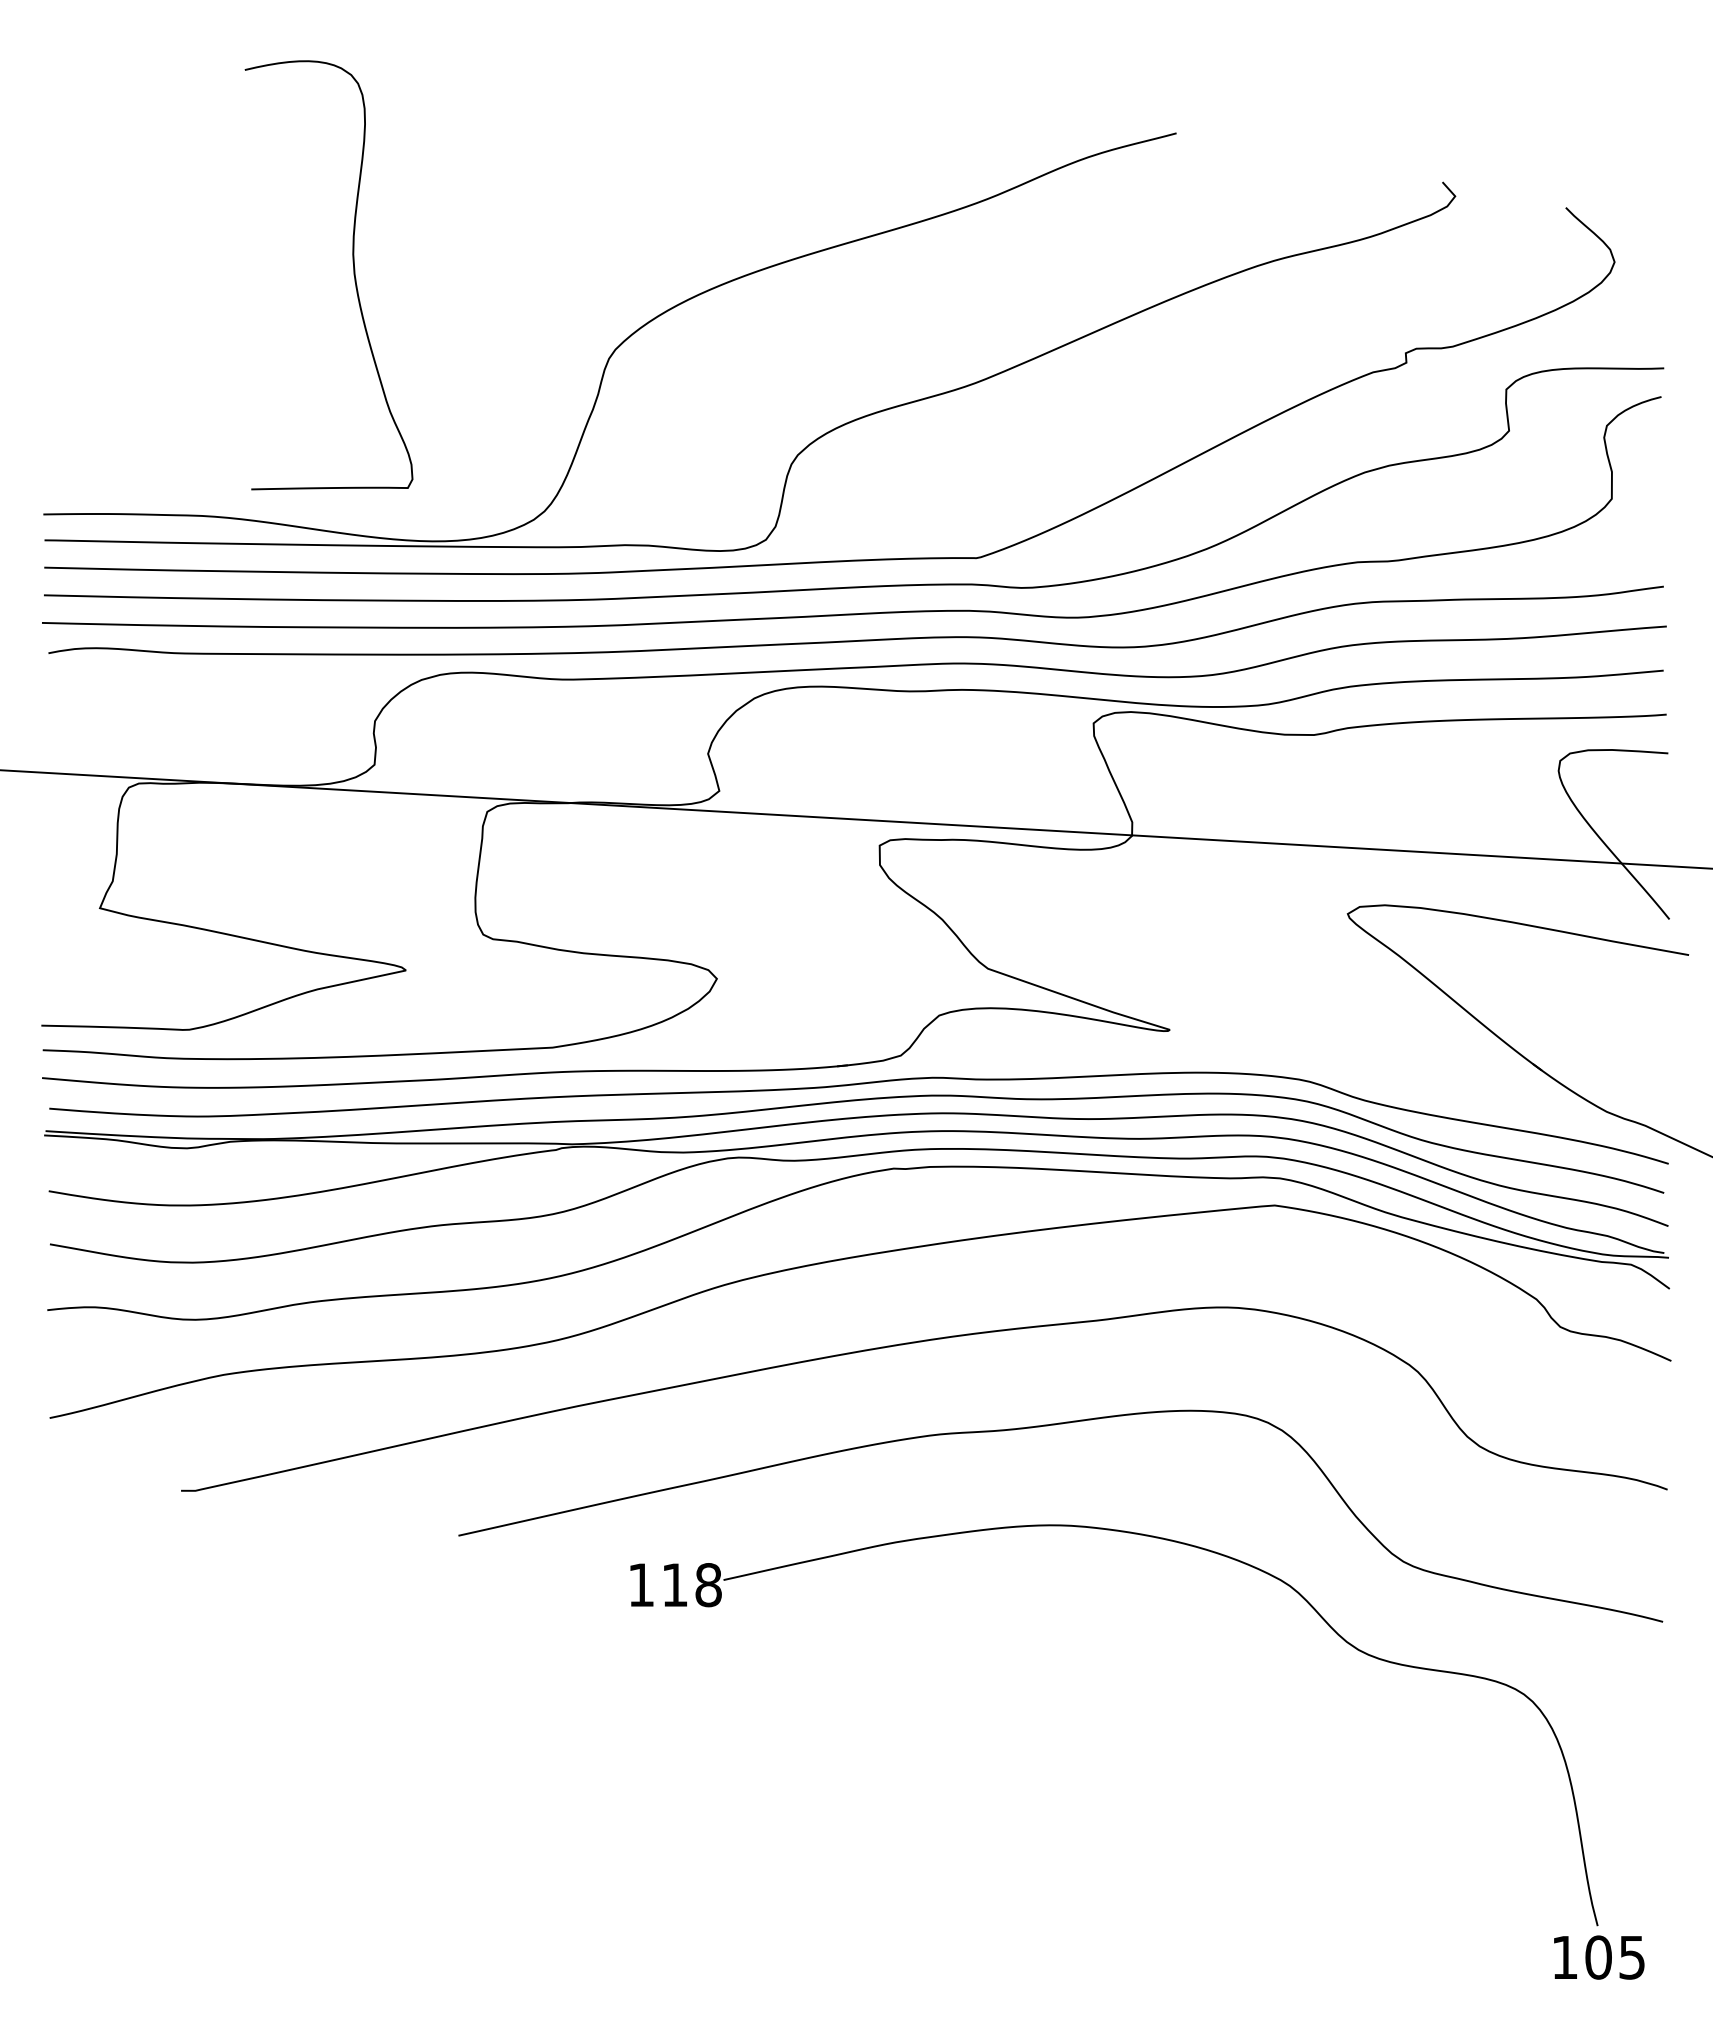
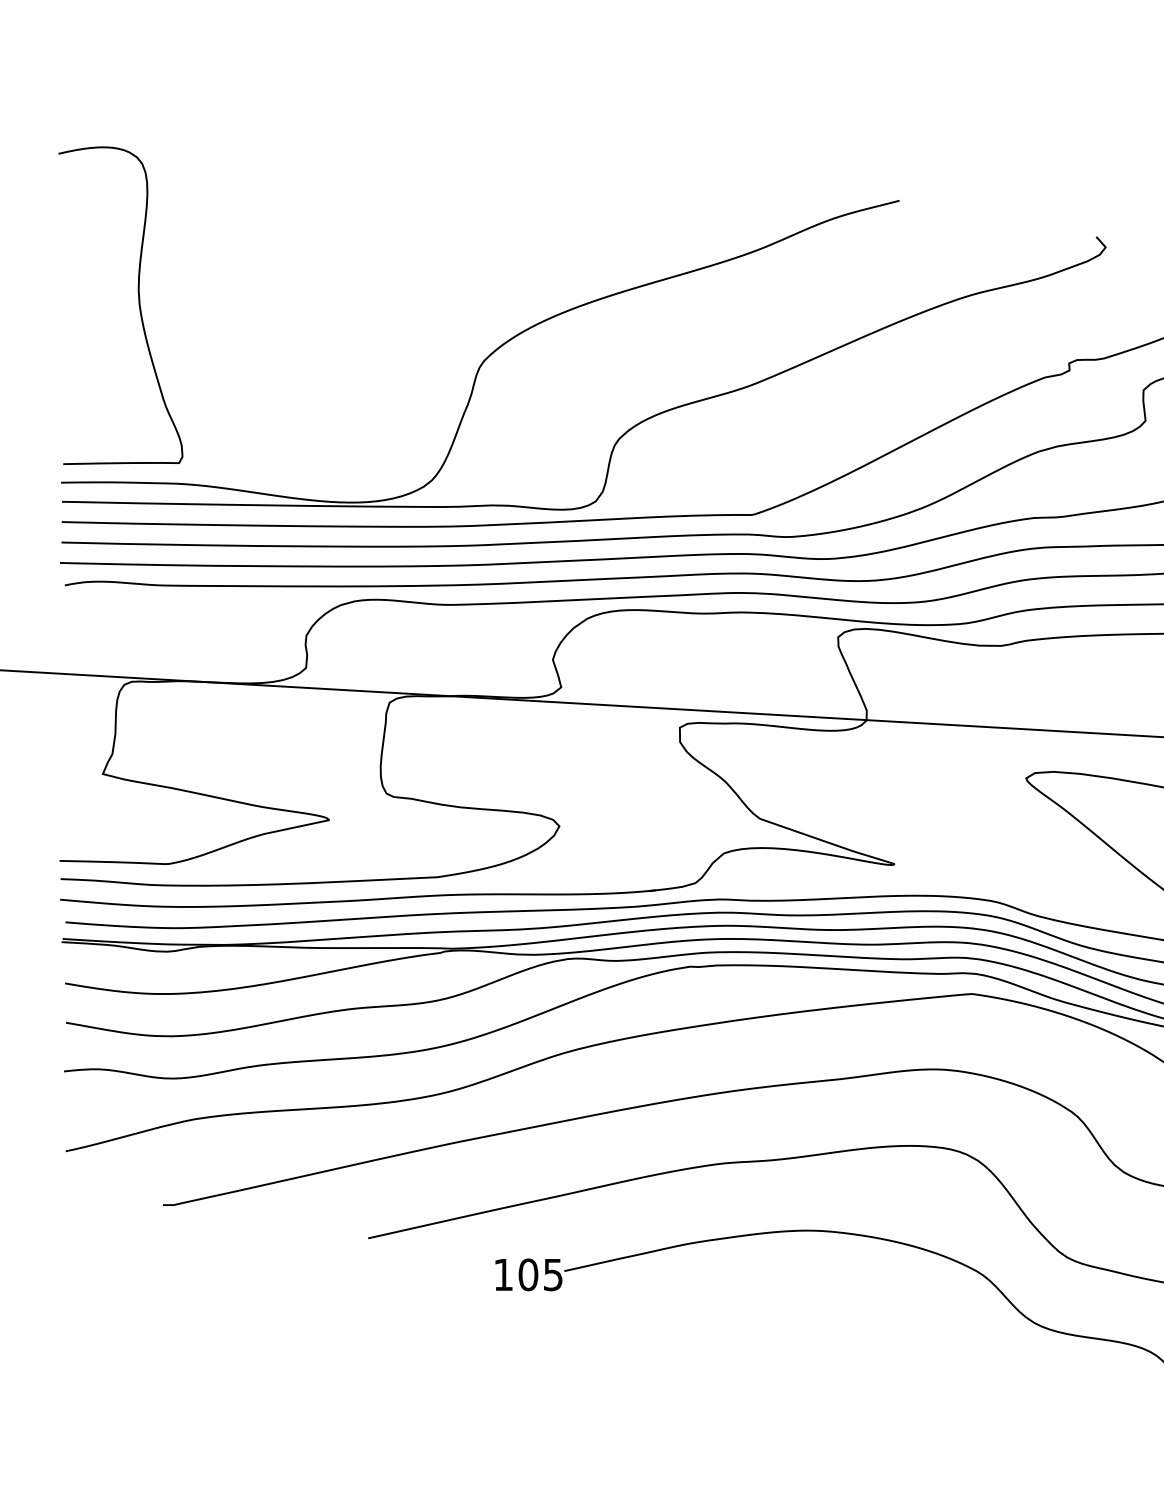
curve: (353, 275) -> (138, 305), moved
text: (691, 1585) -> (540, 1275), 118 -> 105

